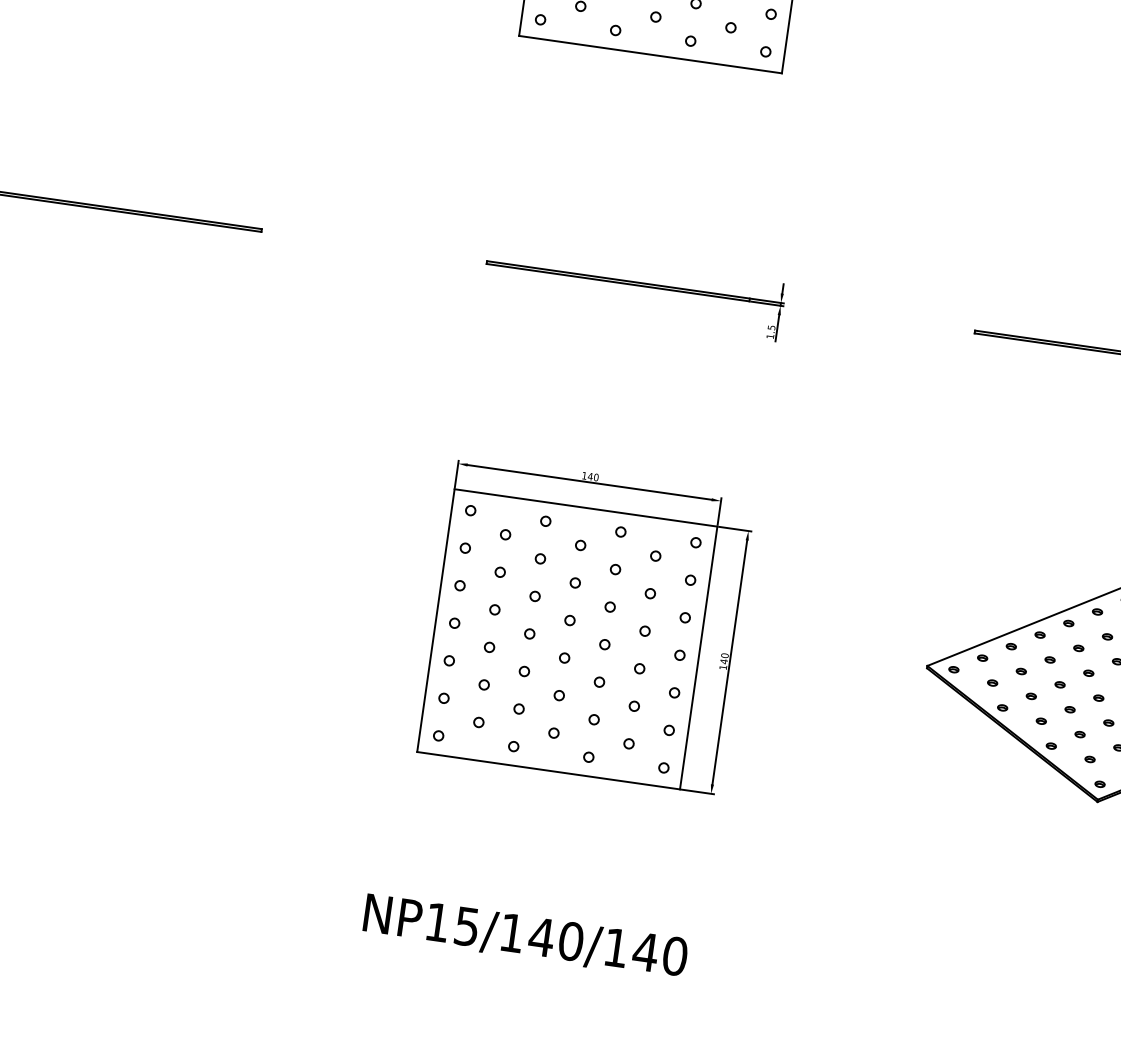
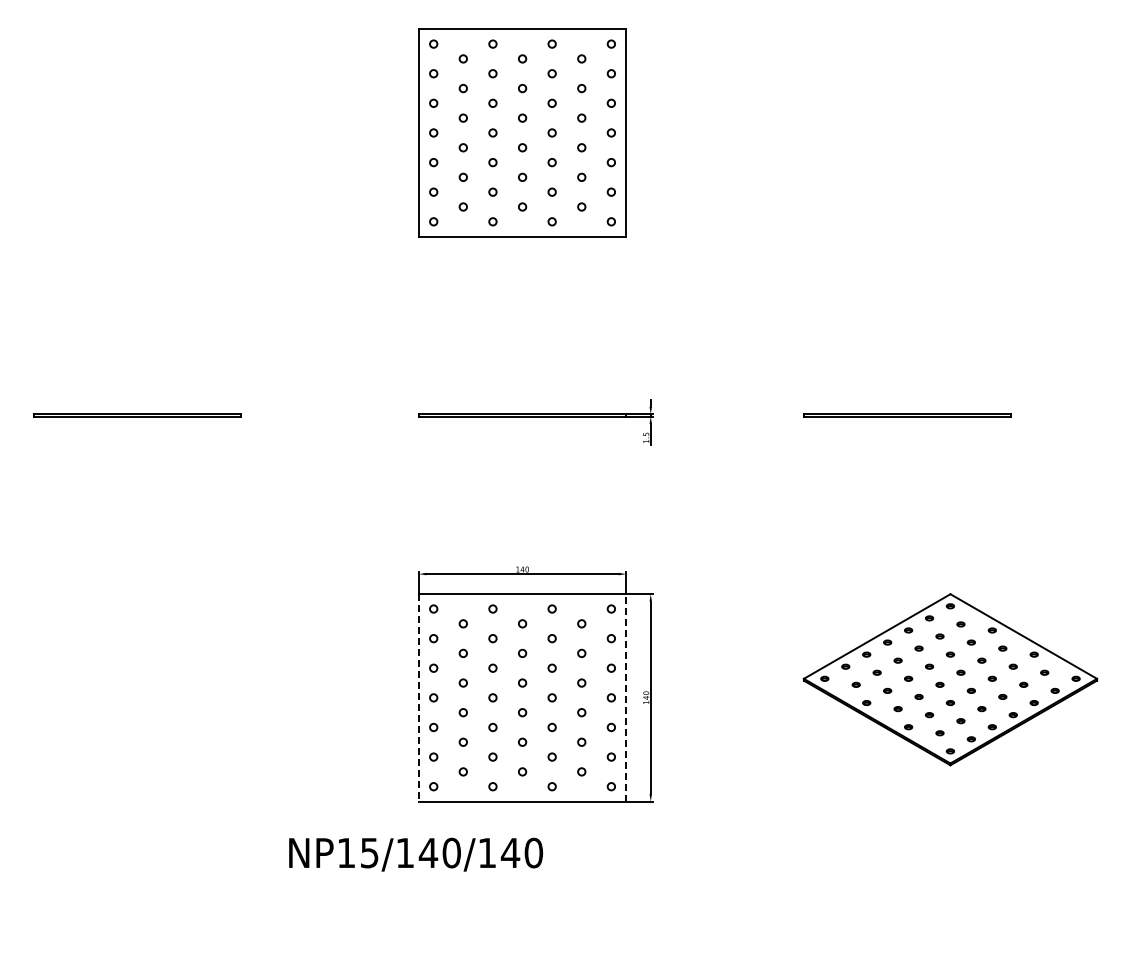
line: (435, 620) -> (418, 697), solid -> dashed
line: (699, 657) -> (626, 697), solid -> dashed
text: (526, 936) -> (416, 854), moved

